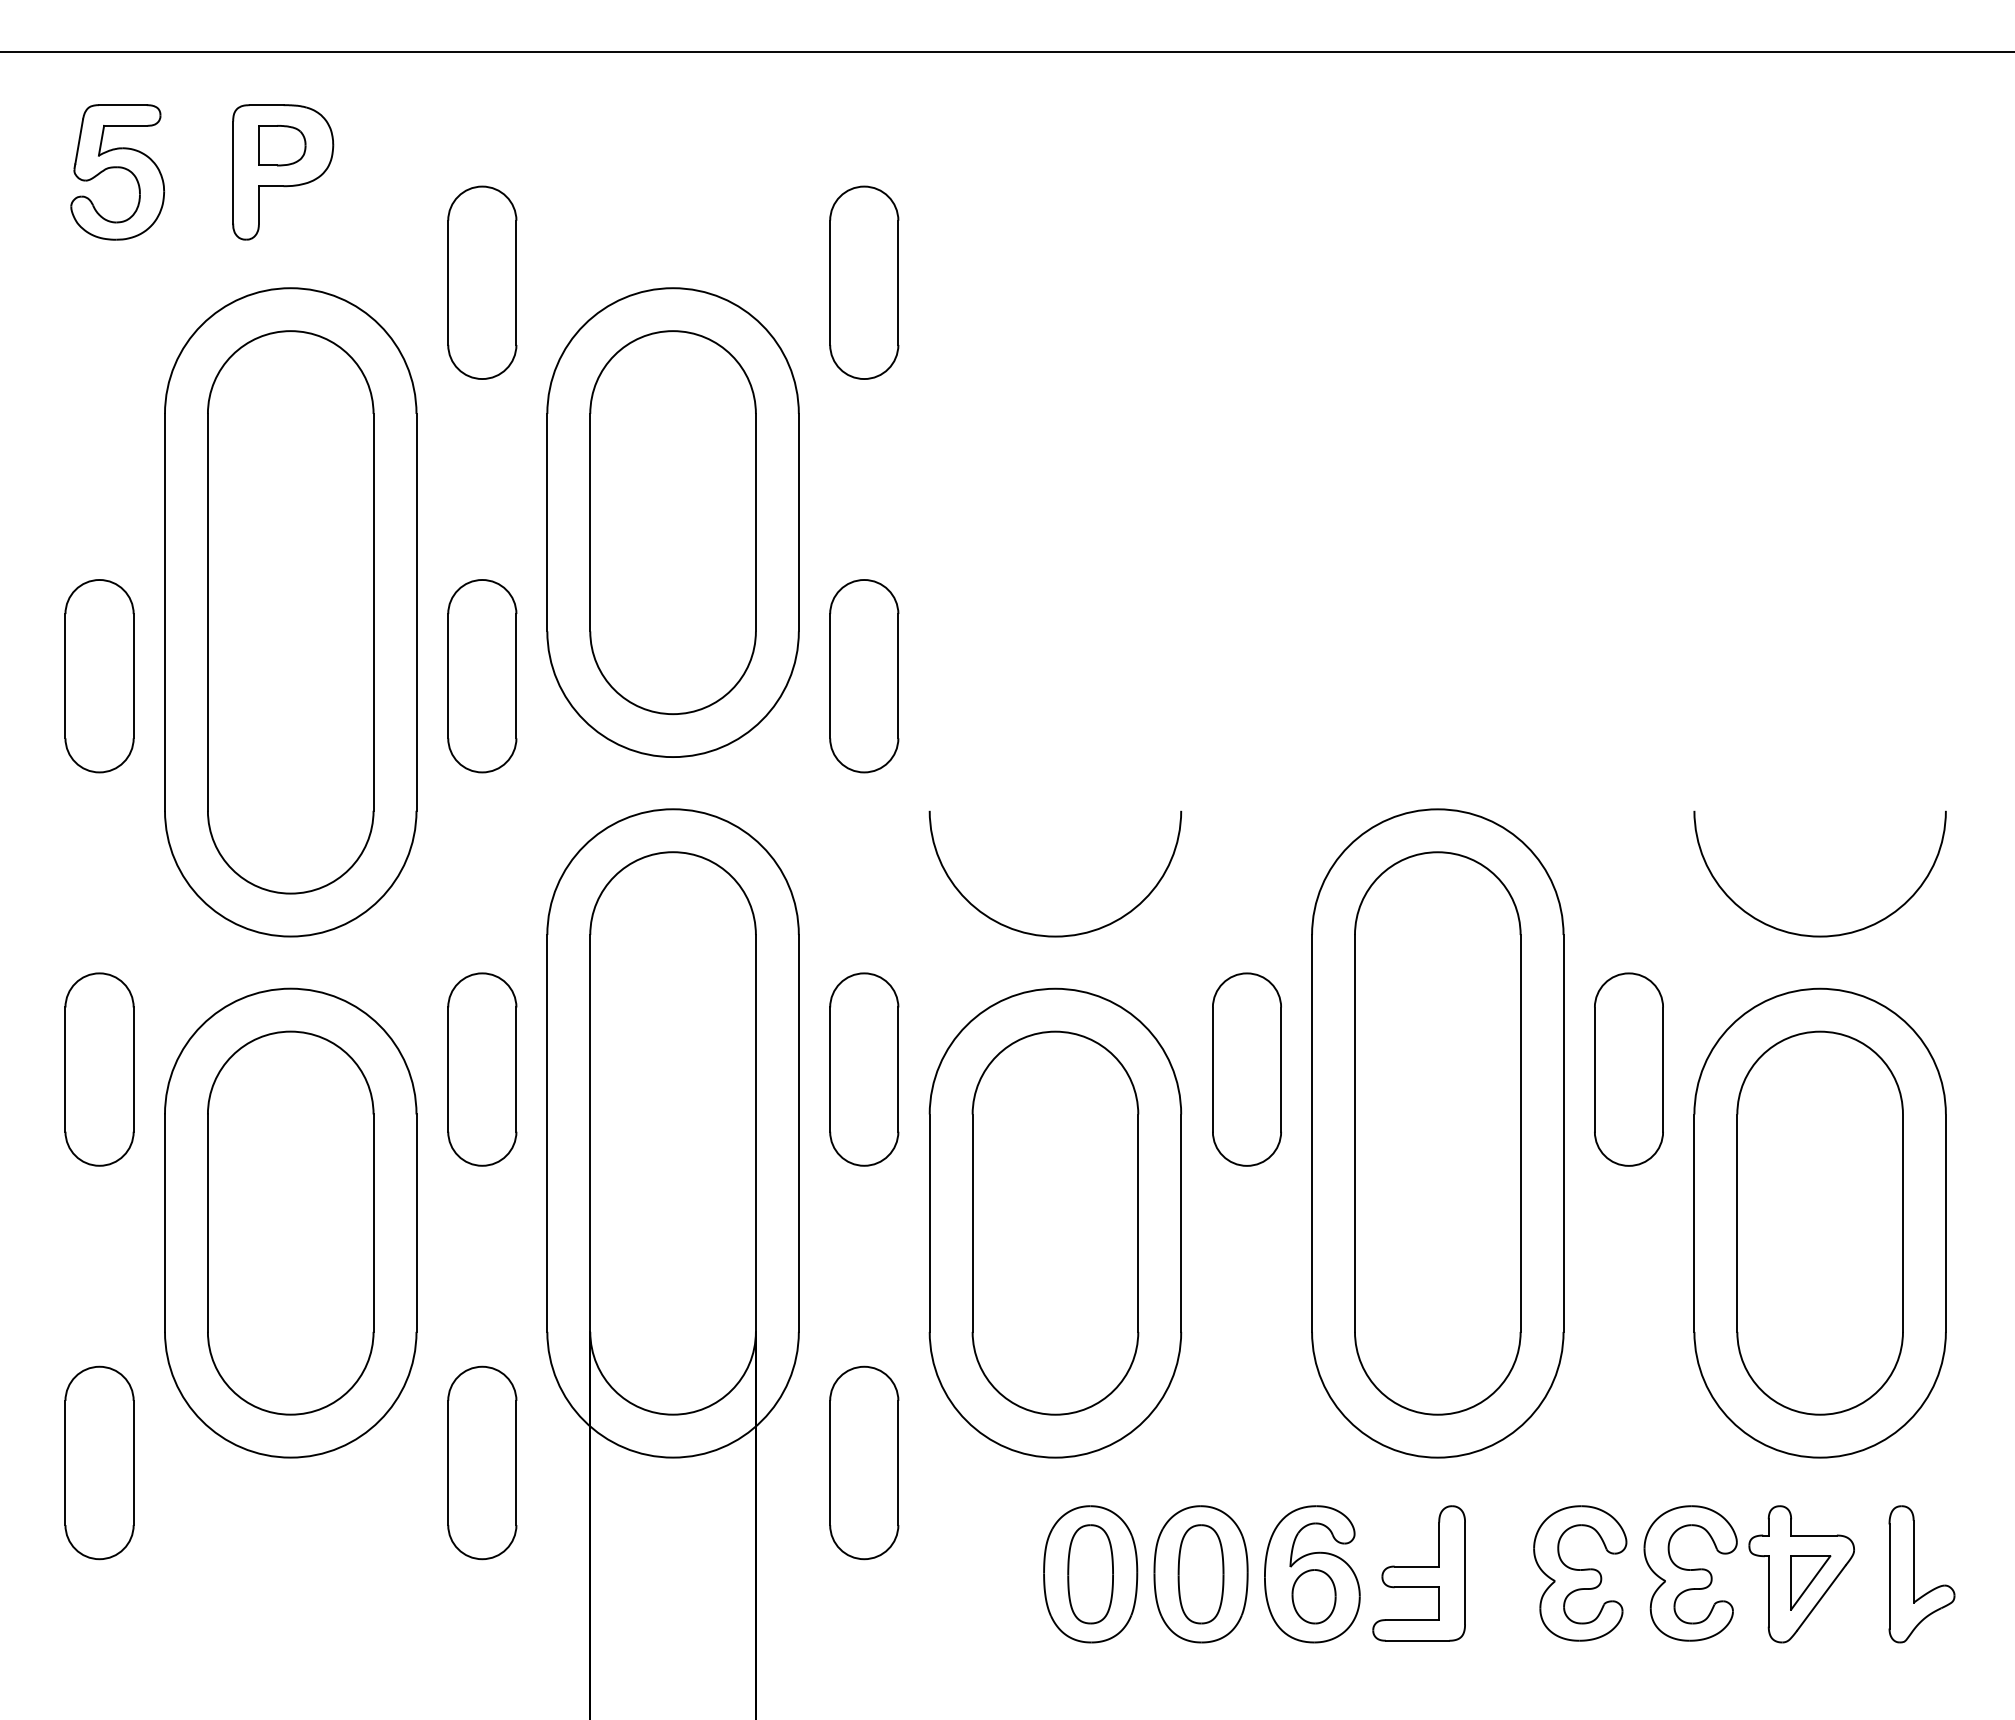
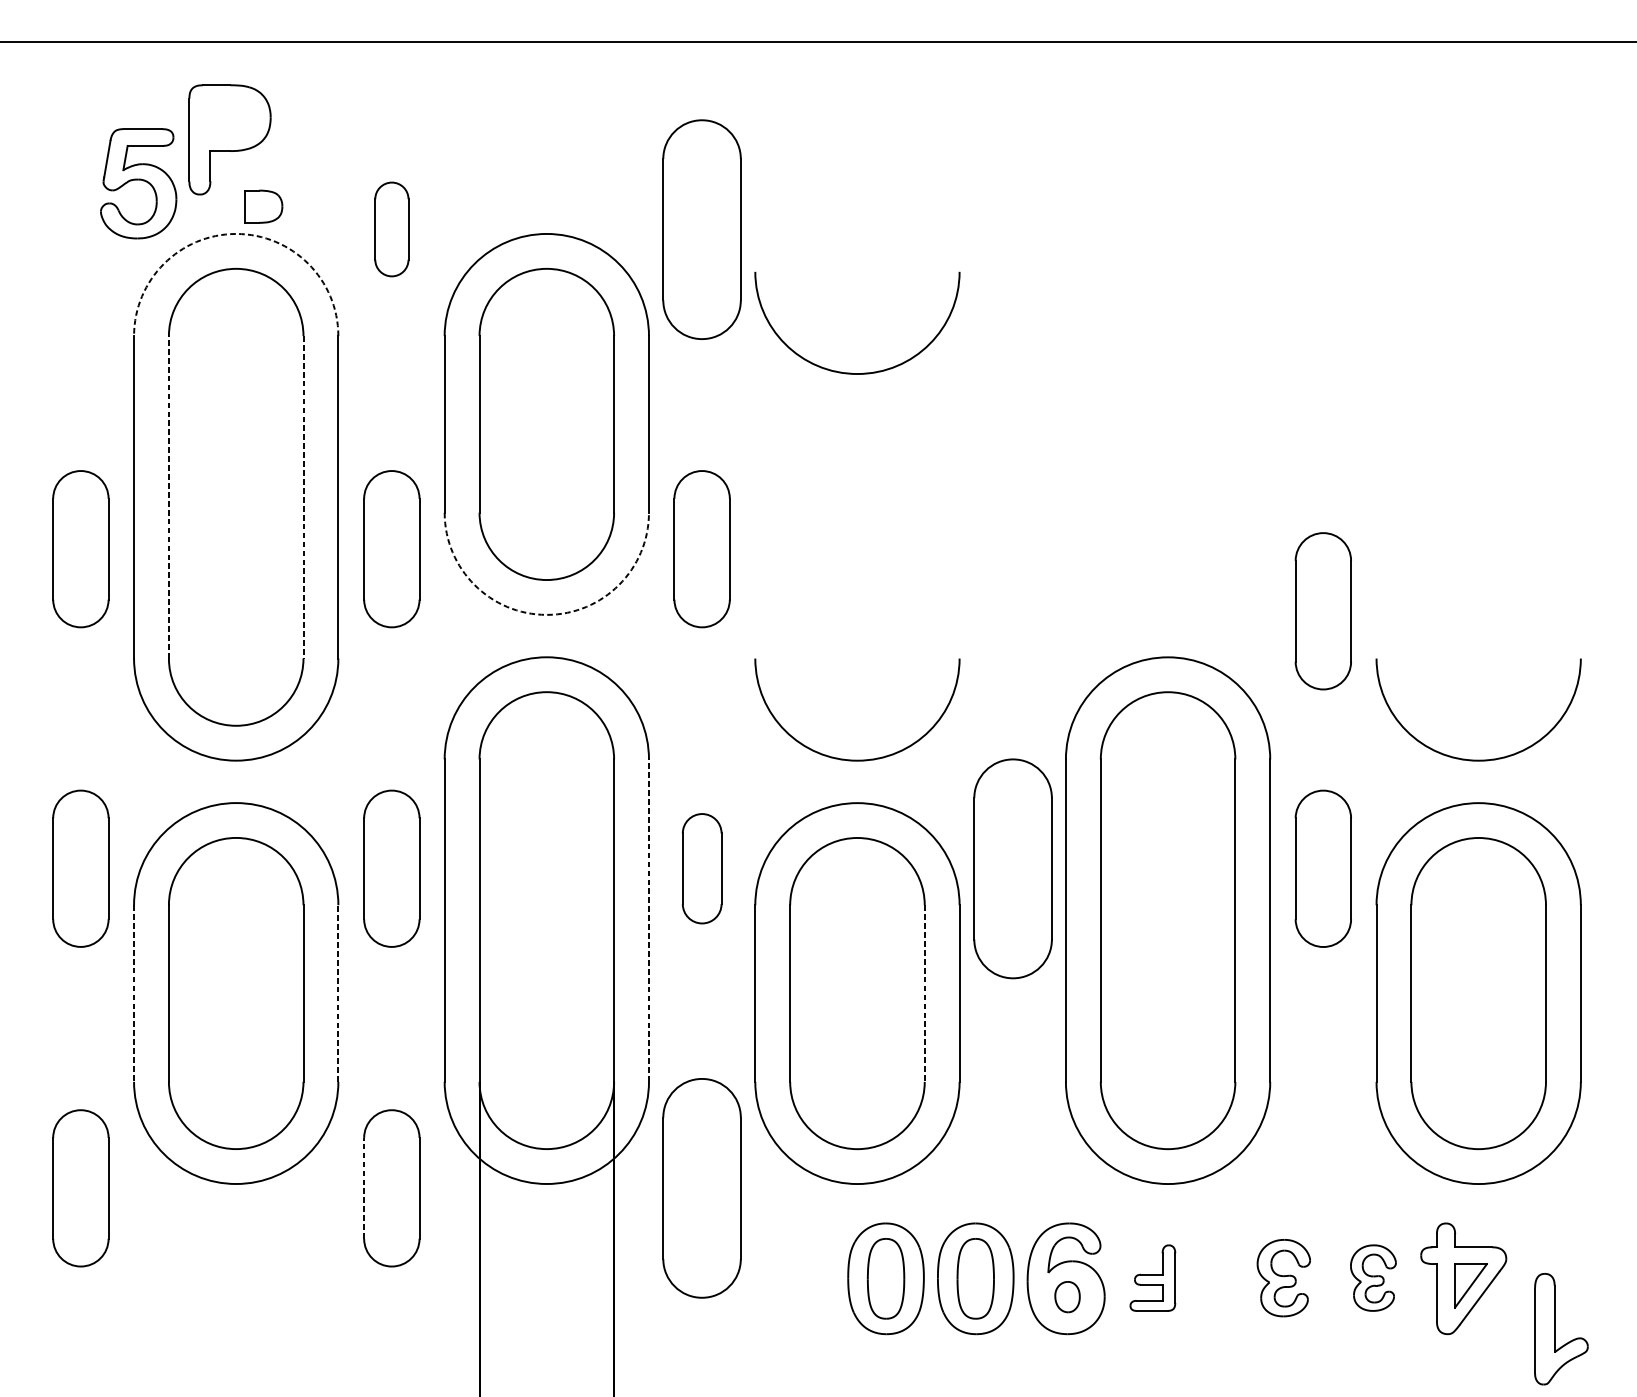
part: (282, 145) -> (263, 206), moved
part: (117, 172) -> (138, 183), moved
part: (482, 282) -> (391, 229), size x0.6
part: (864, 282) -> (702, 229), size x1.4
arc: (290, 288) -> (236, 234), solid -> dashed
arc: (1055, 459) -> (857, 373), added
line: (207, 611) -> (168, 496), solid -> dashed
line: (373, 612) -> (303, 497), solid -> dashed
part: (1628, 752) -> (1323, 611), added
arc: (673, 757) -> (547, 615), solid -> dashed
part: (864, 1069) -> (702, 868), size x0.7
part: (1246, 1069) -> (1012, 868), size x1.4
line: (798, 1132) -> (648, 919), solid -> dashed
line: (165, 1223) -> (134, 993), solid -> dashed
line: (416, 1223) -> (338, 993), solid -> dashed
line: (1138, 1223) -> (924, 993), solid -> dashed
line: (448, 1462) -> (364, 1187), solid -> dashed
part: (864, 1462) -> (702, 1187), size x1.4
part: (1418, 1573) -> (1152, 1278), size x0.6
part: (1580, 1573) -> (1284, 1278), size x0.7
part: (1690, 1573) -> (1373, 1278), size x0.6
part: (1914, 1574) -> (1555, 1329), moved
part: (1313, 1596) -> (1067, 1296), size x0.7

